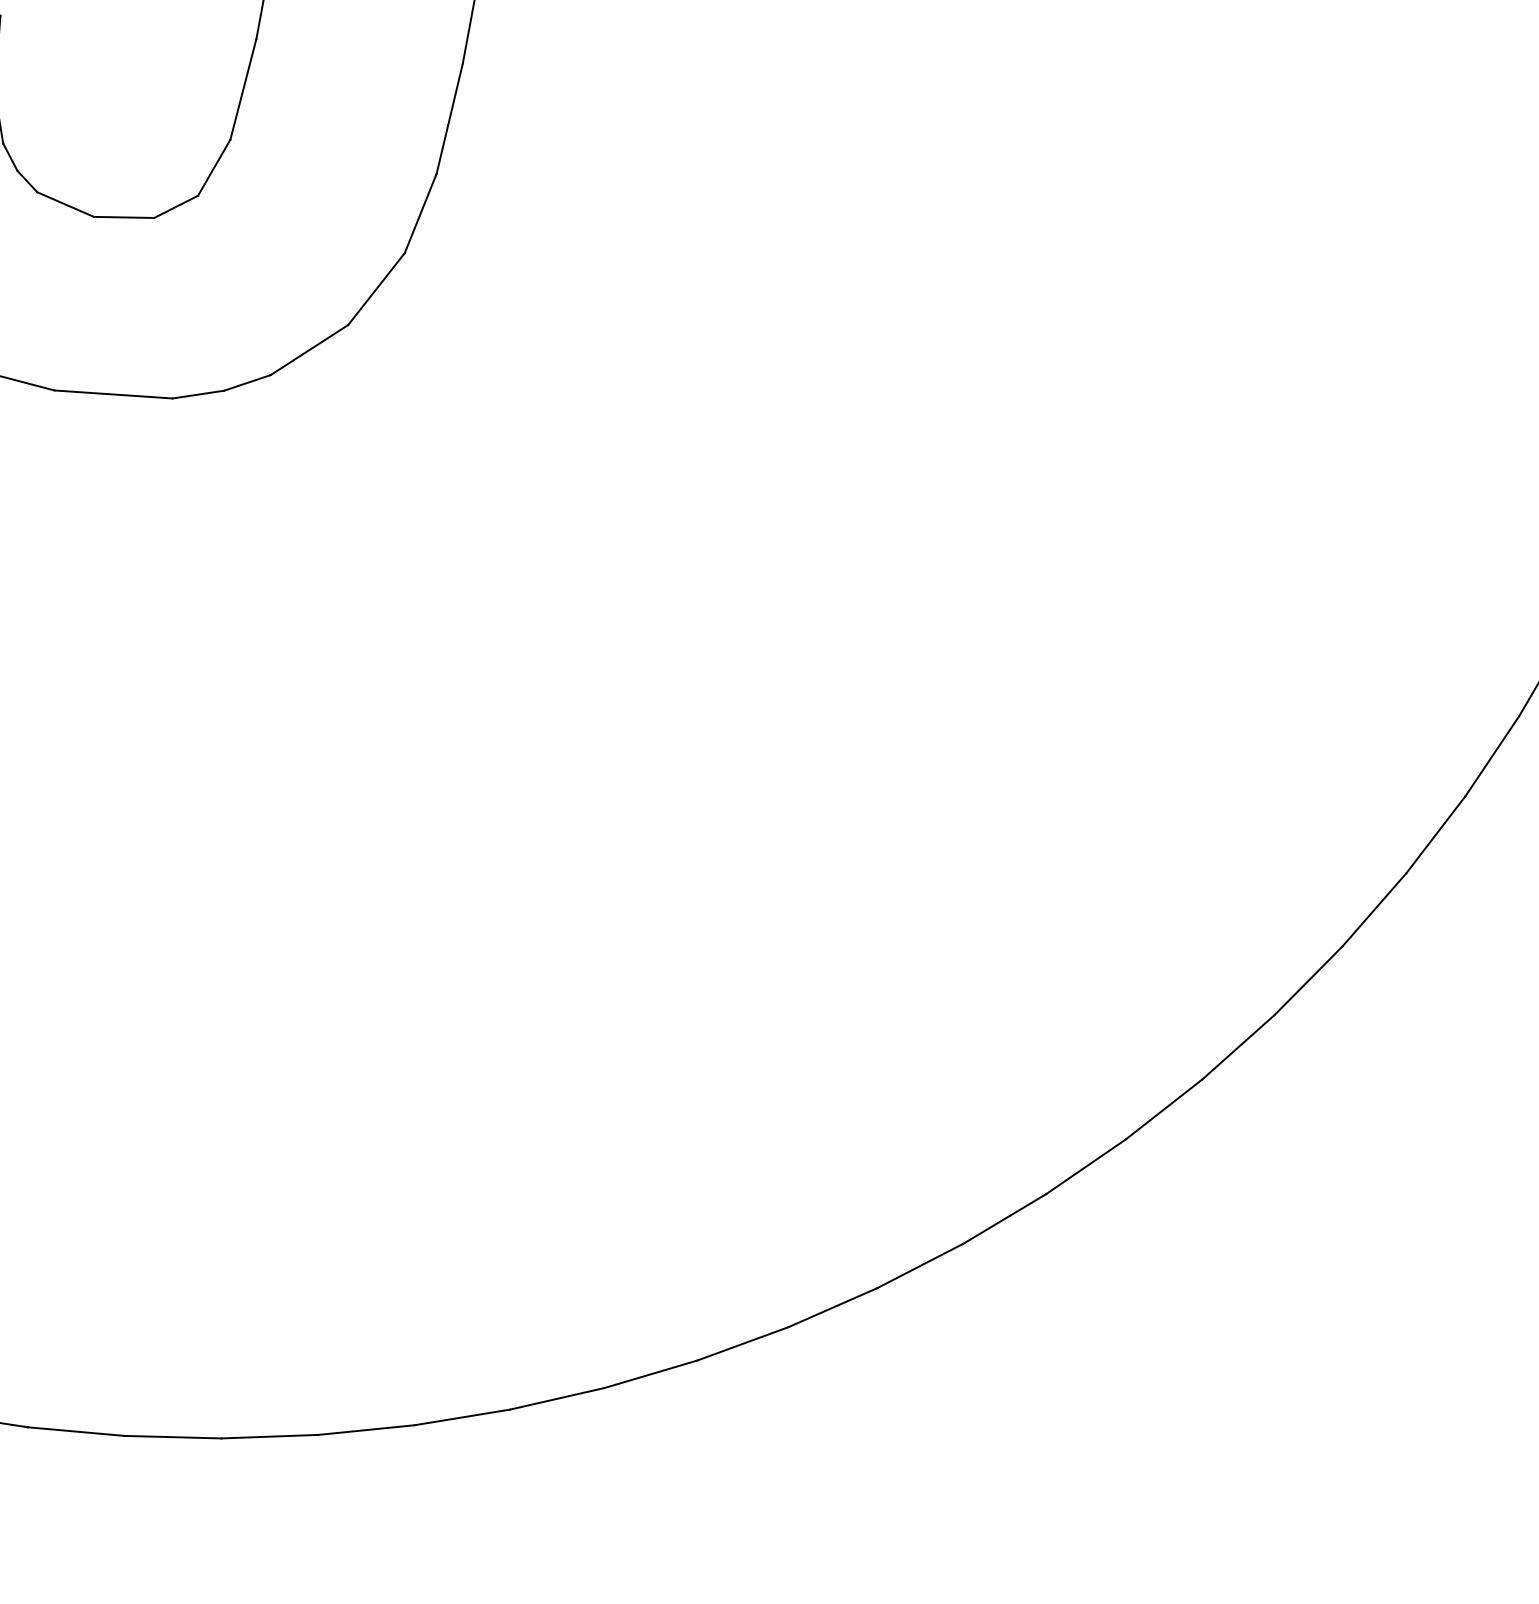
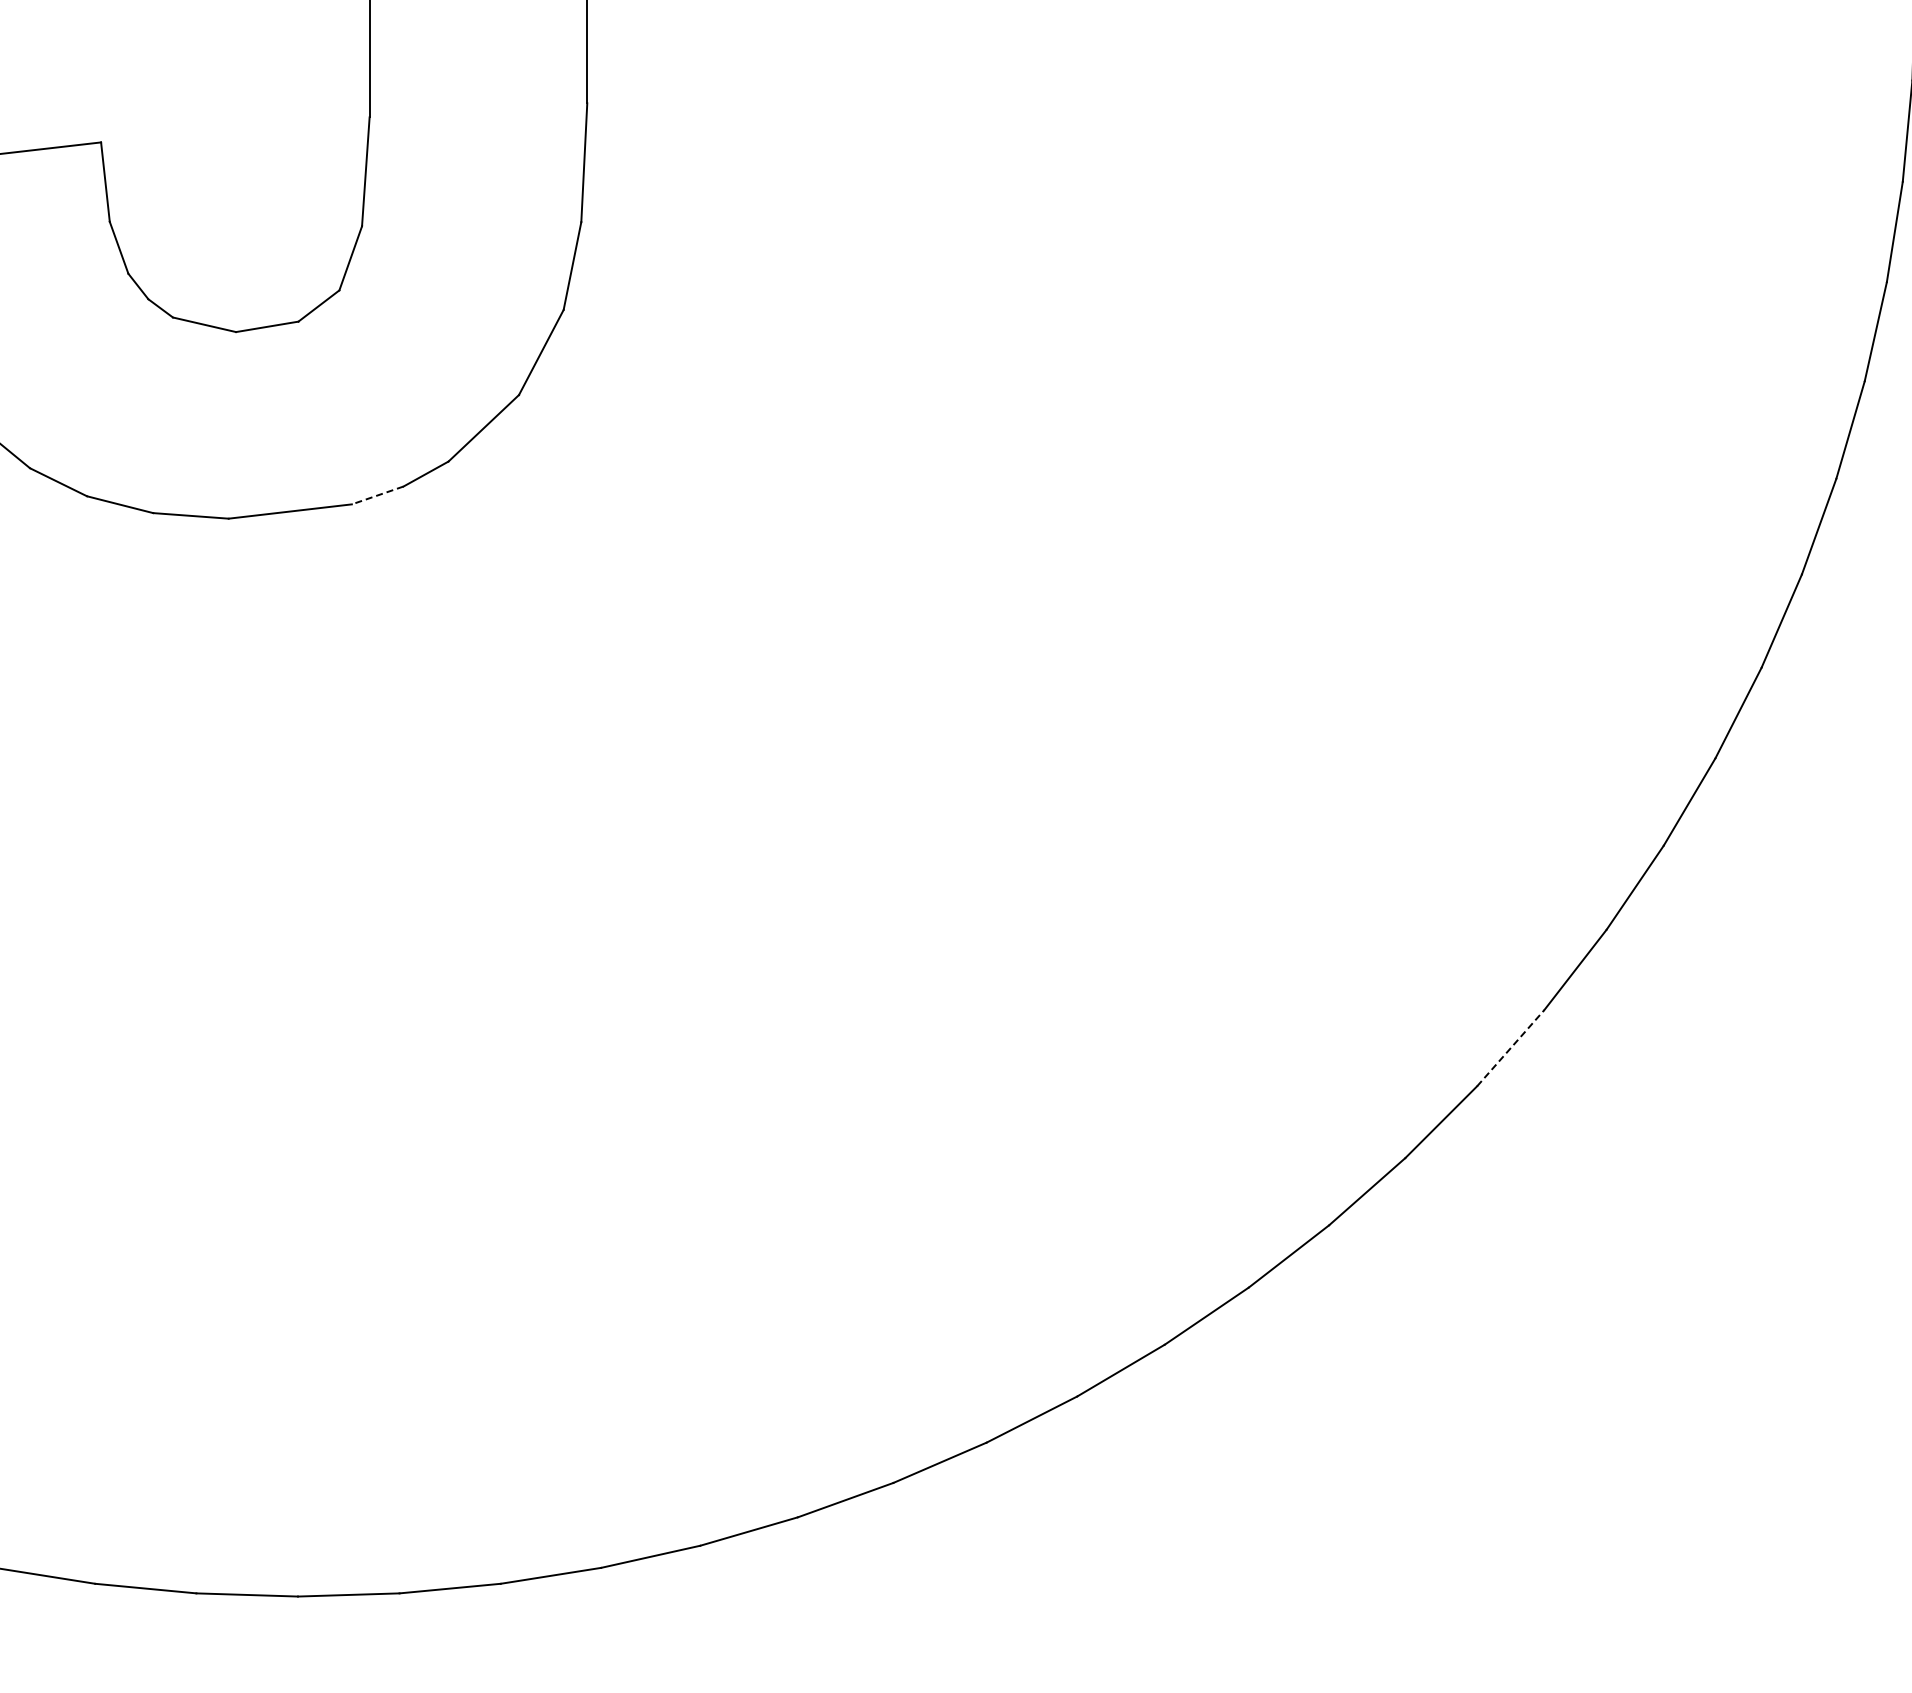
line: (198, 394) -> (377, 495), solid -> dashed
line: (1163, 1109) -> (1510, 1048), solid -> dashed

